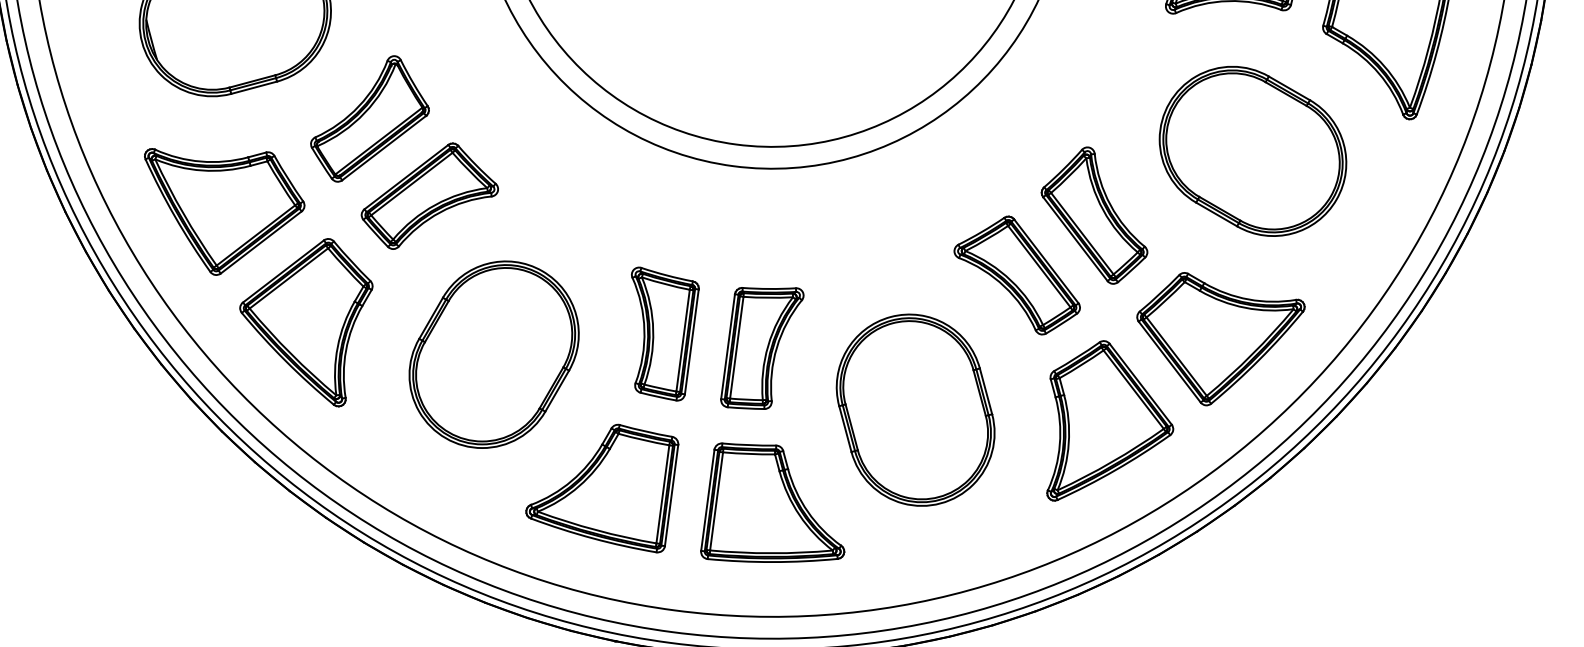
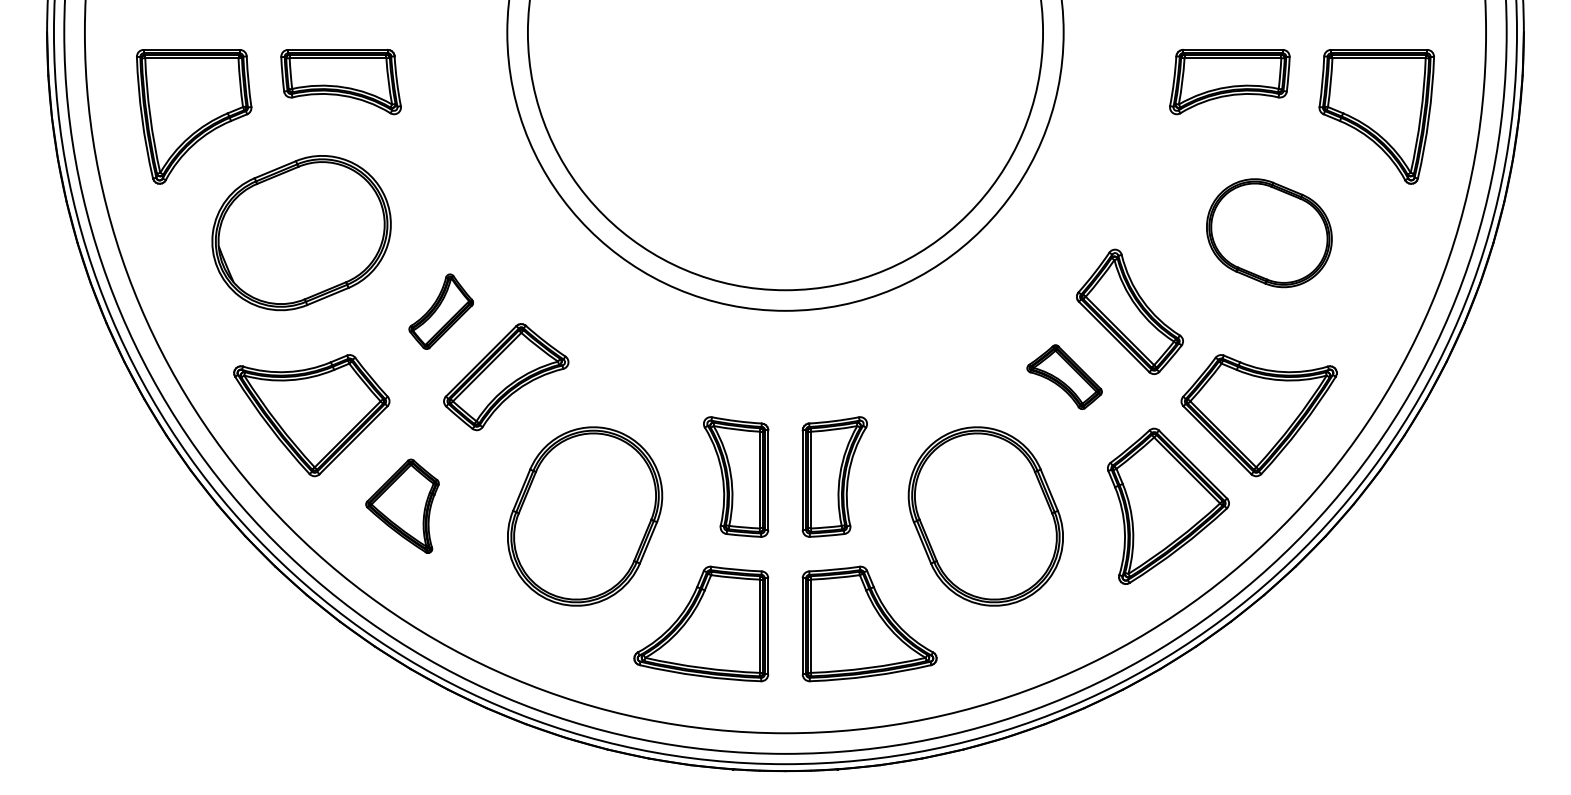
part: (371, 119) -> (441, 311), size x0.6
part: (1253, 151) -> (1269, 233), size x0.7
part: (1017, 274) -> (1064, 377), size x0.6
part: (303, 317) -> (402, 505), size x0.6

